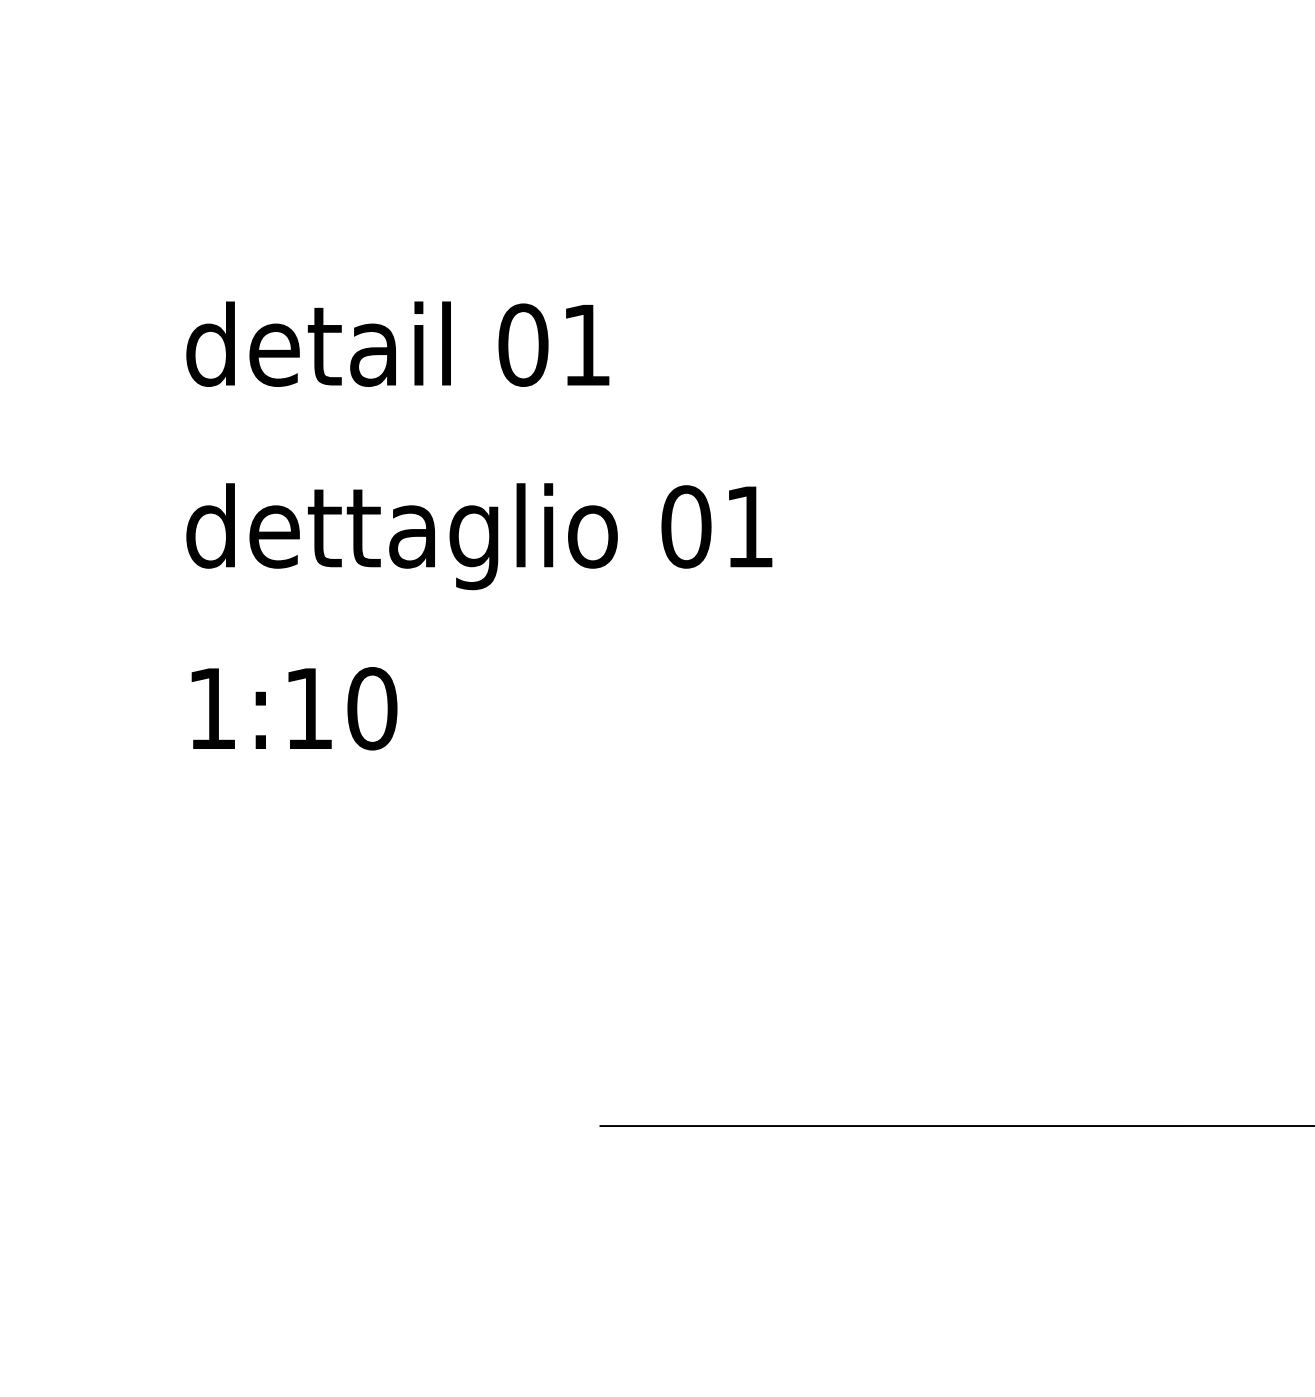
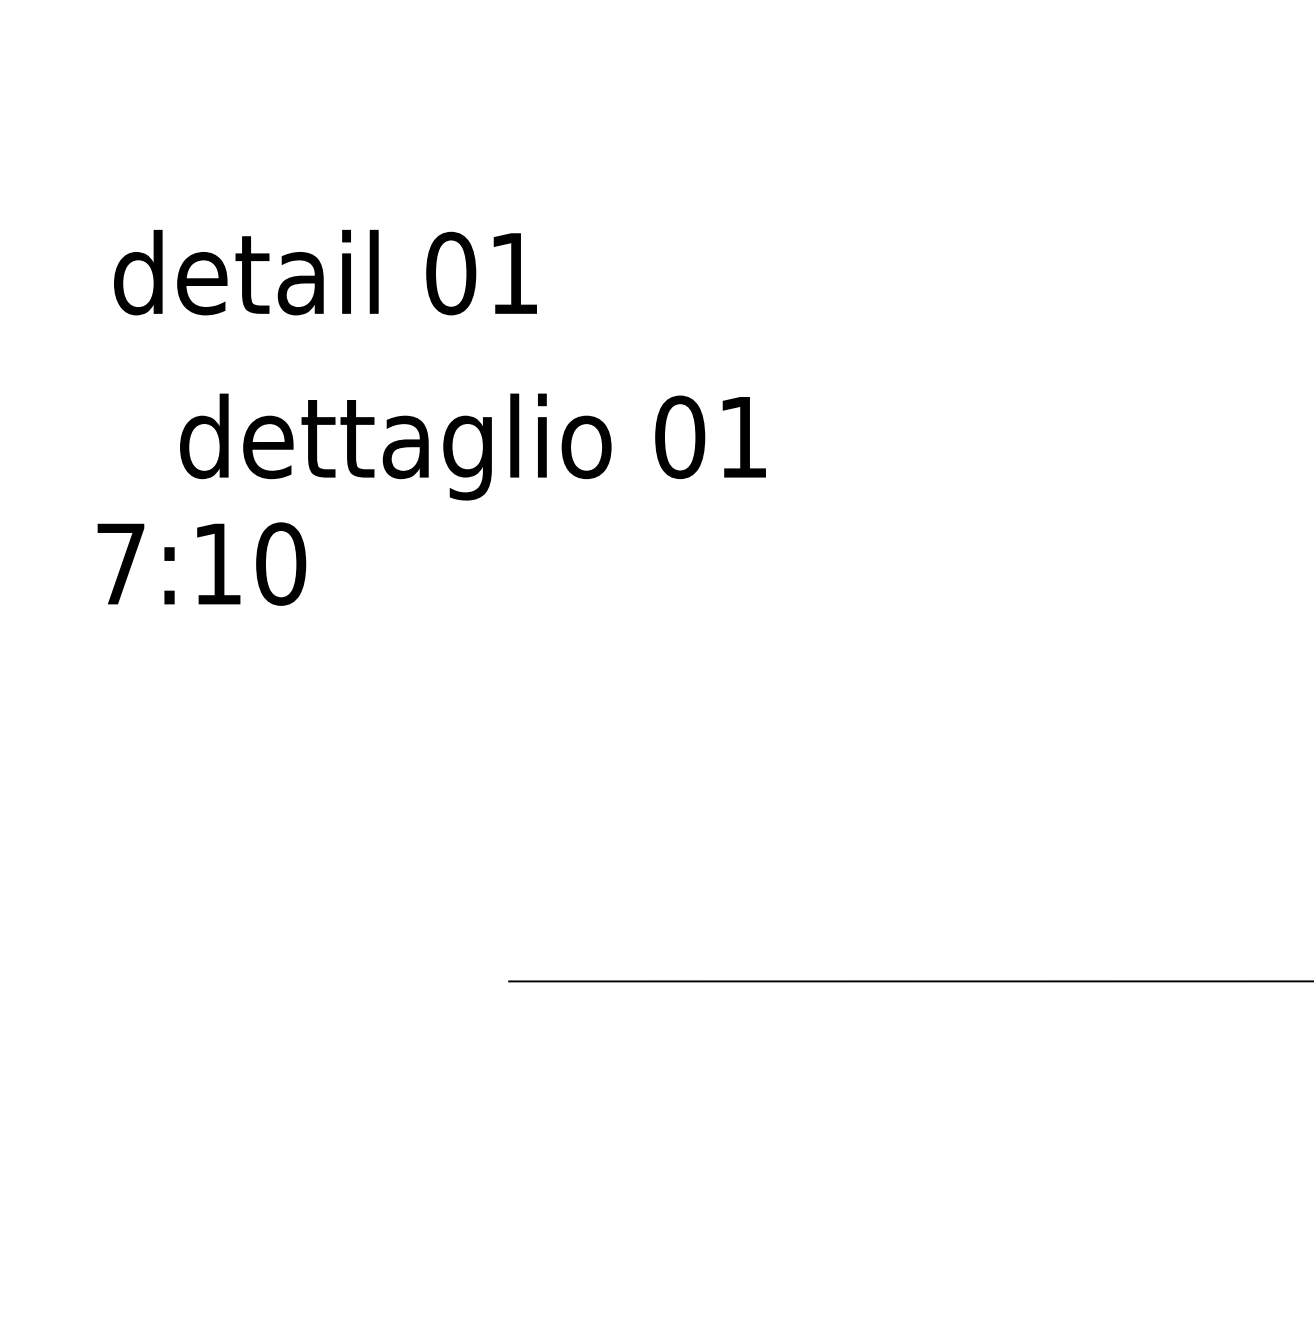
text: (397, 343) -> (325, 271), moved
text: (479, 536) -> (473, 446), moved
text: (212, 708) -> (121, 563), 1:10 -> 7:10

